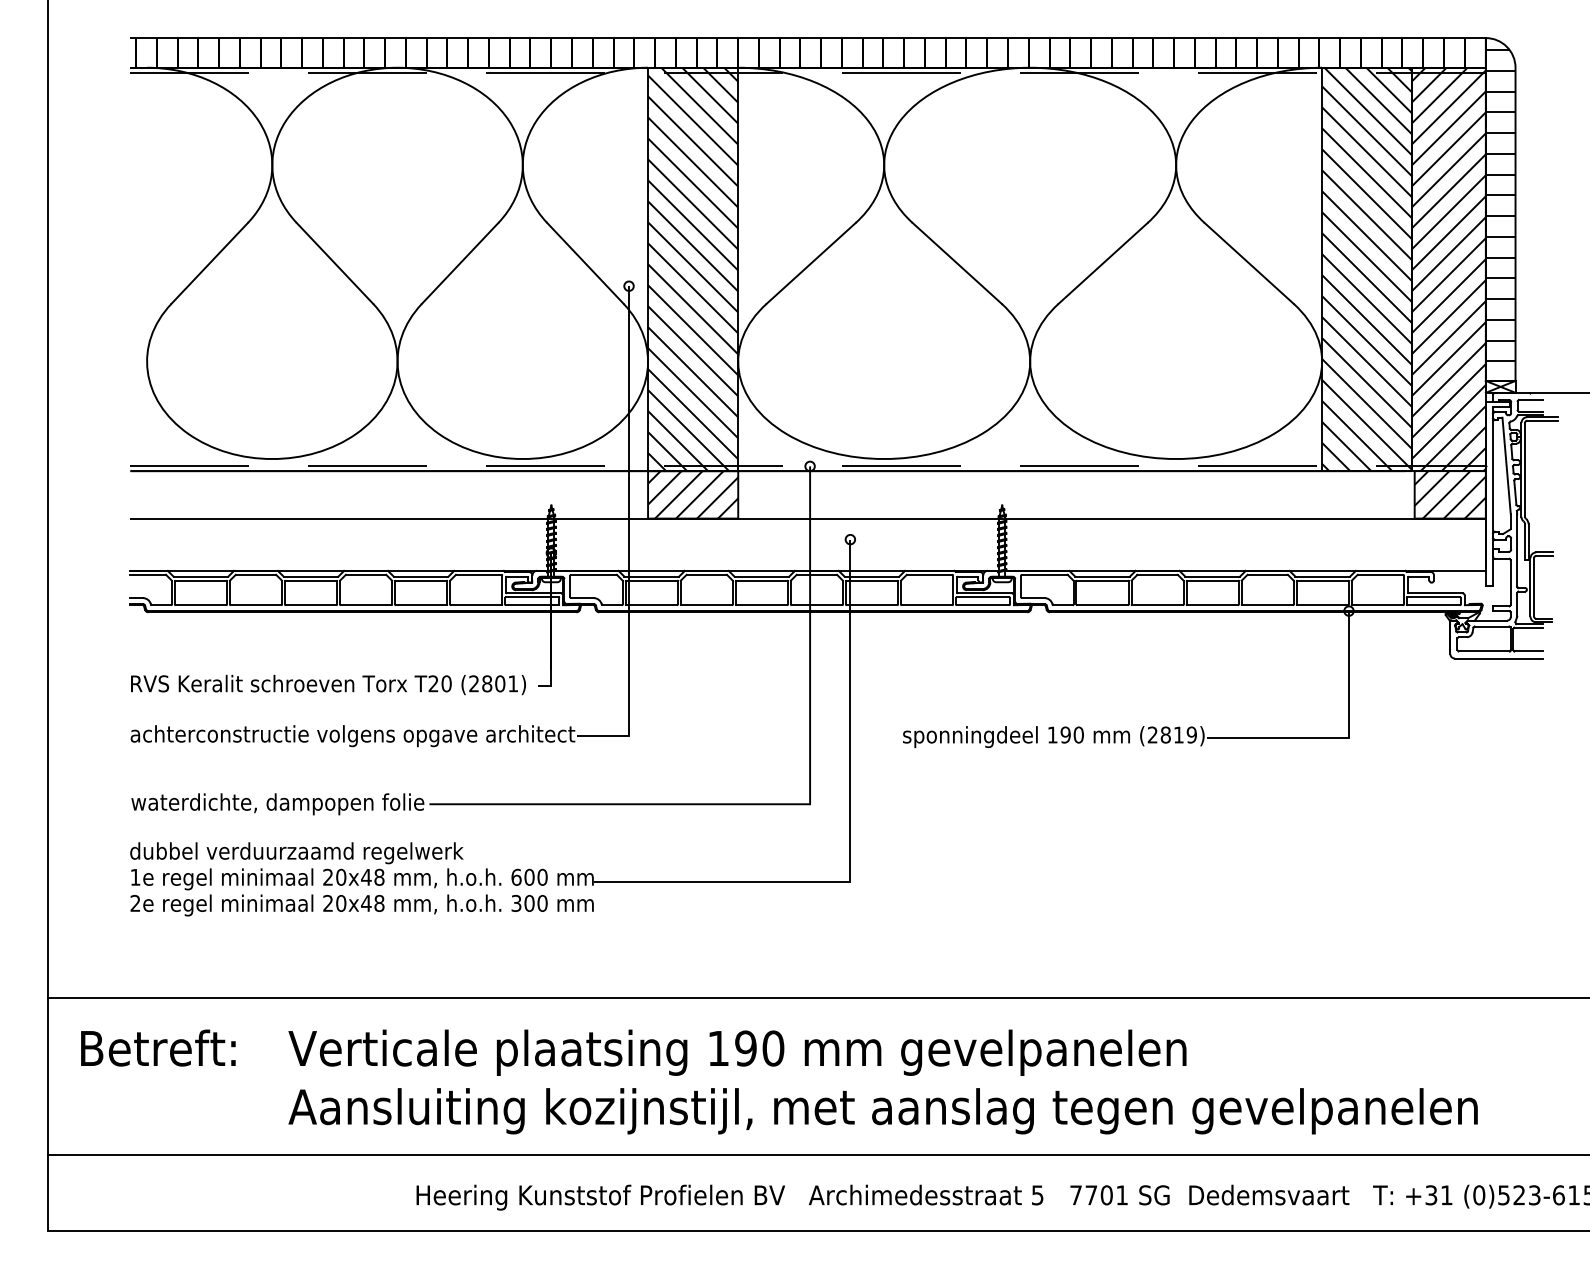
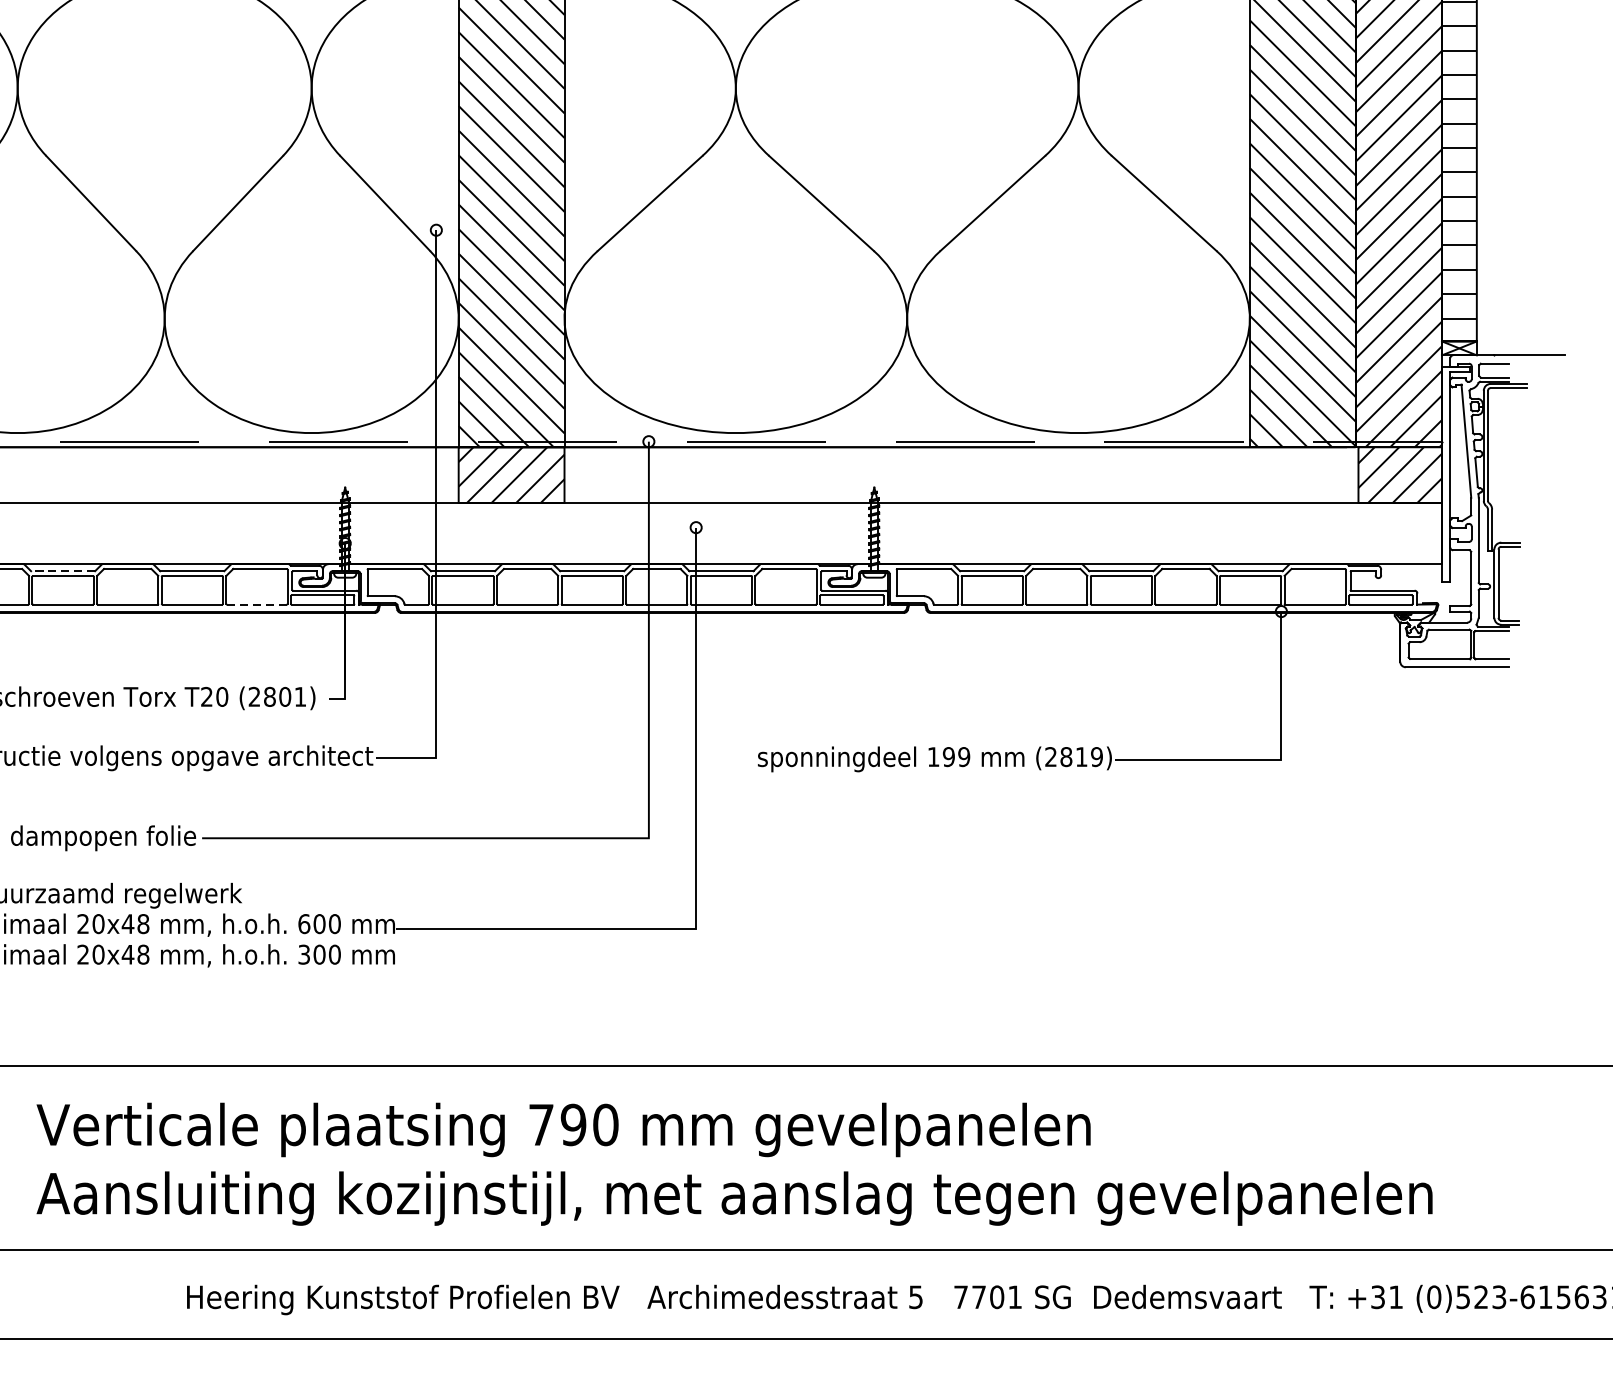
line: (310, 576) -> (62, 570), solid -> dashed
line: (475, 605) -> (256, 604), solid -> dashed
text: (1078, 734) -> (963, 756), 190 -> 199
text: (718, 1048) -> (541, 1124), 190 -> 790

